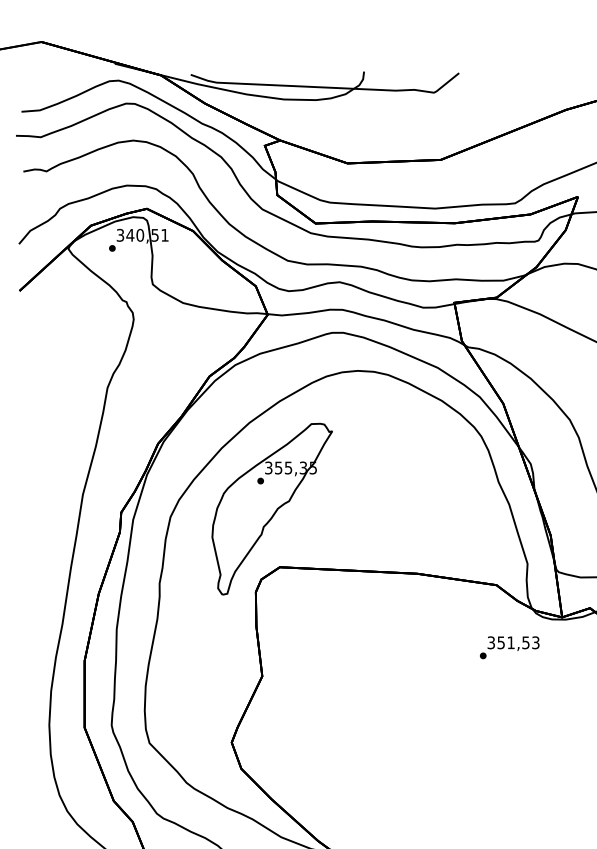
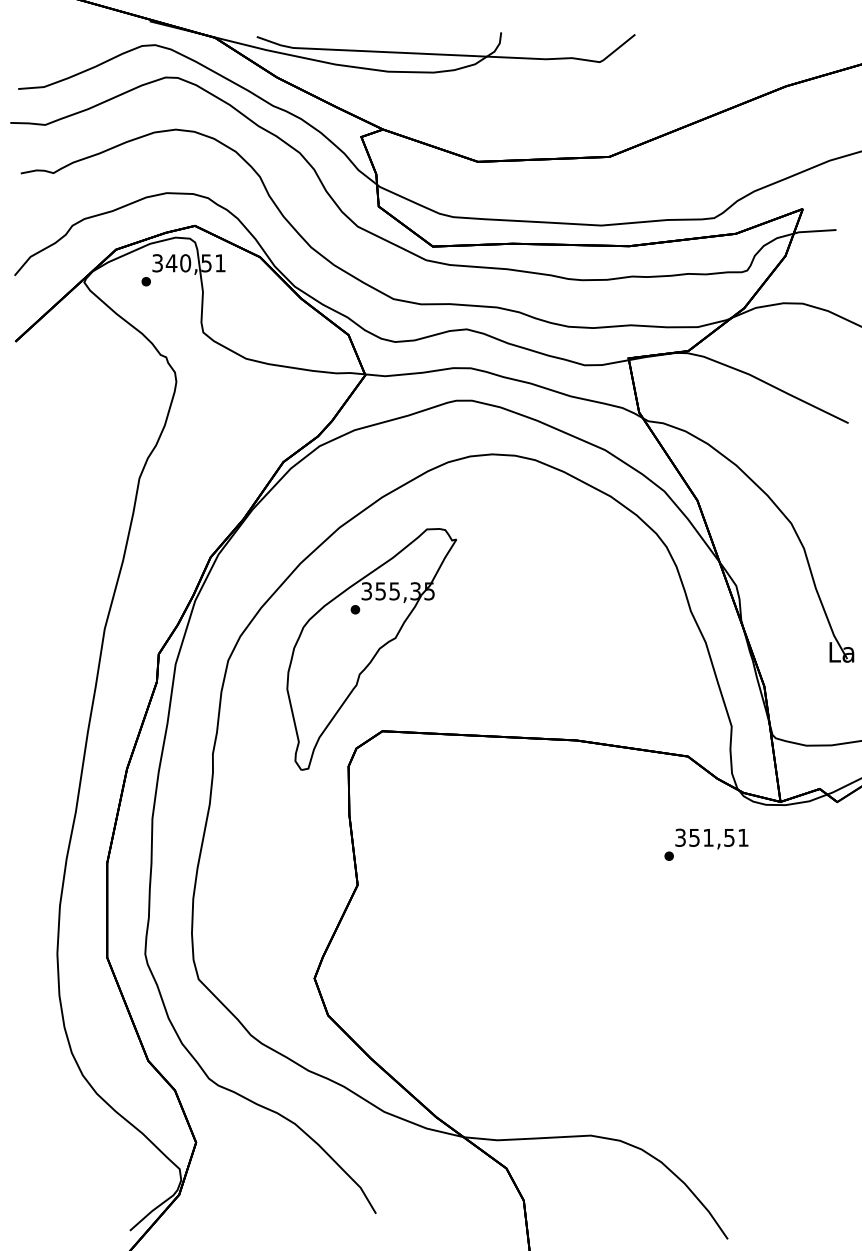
text: (535, 642) -> (743, 837), 351,53 -> 351,51

